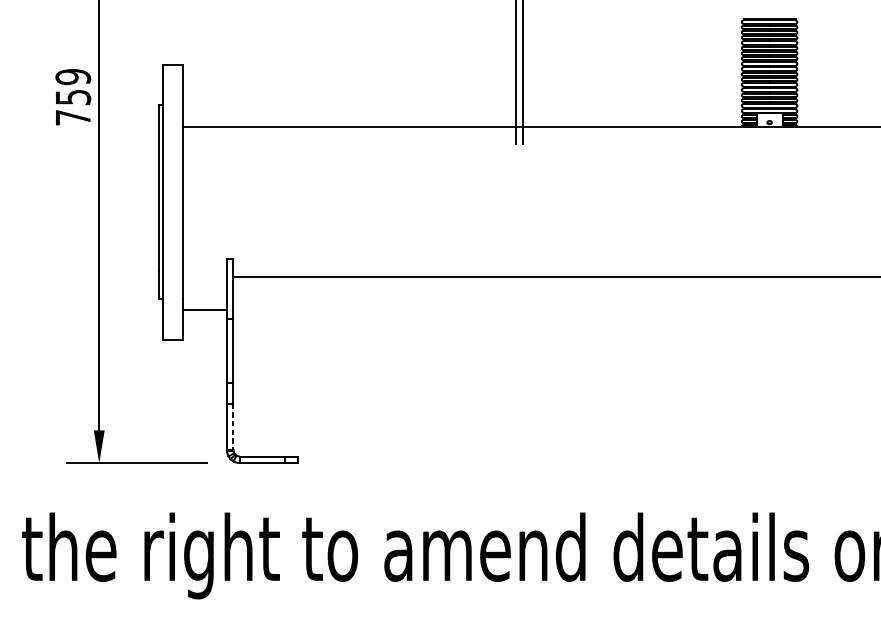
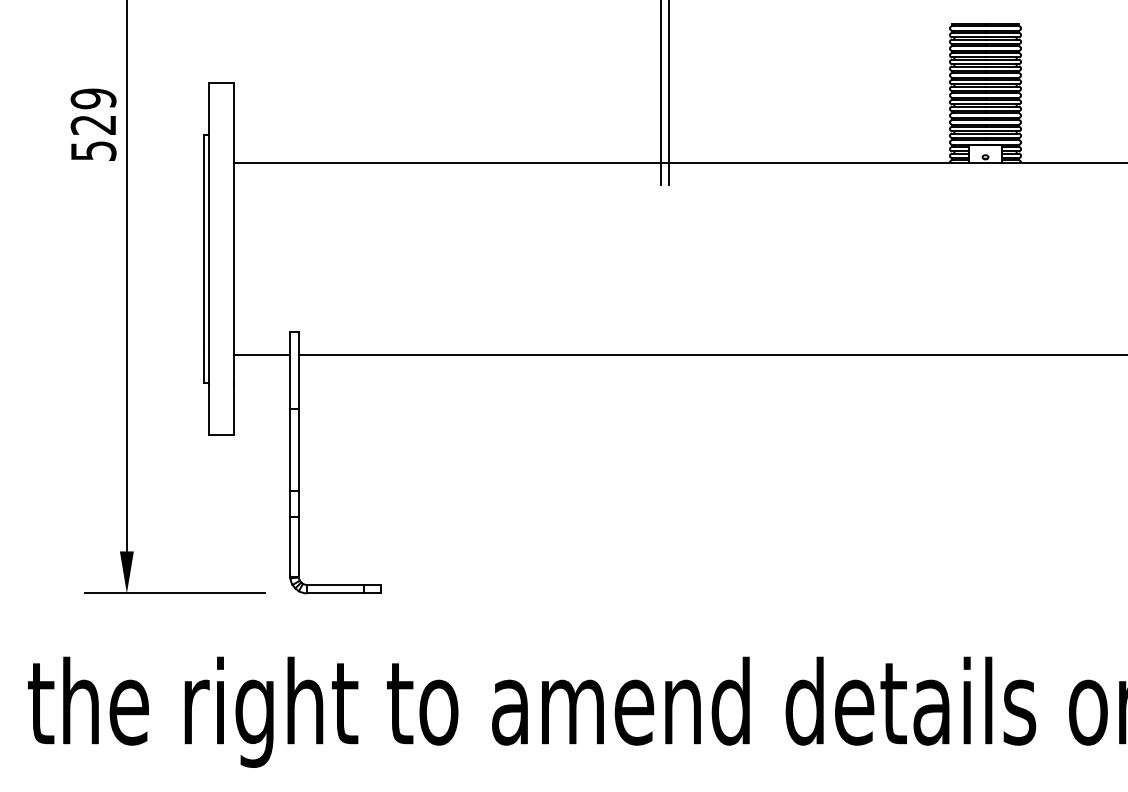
text: (73, 107) -> (93, 137), 759 -> 529
line: (205, 310) -> (262, 355), moved
line: (233, 427) -> (298, 547), dashed -> solid

